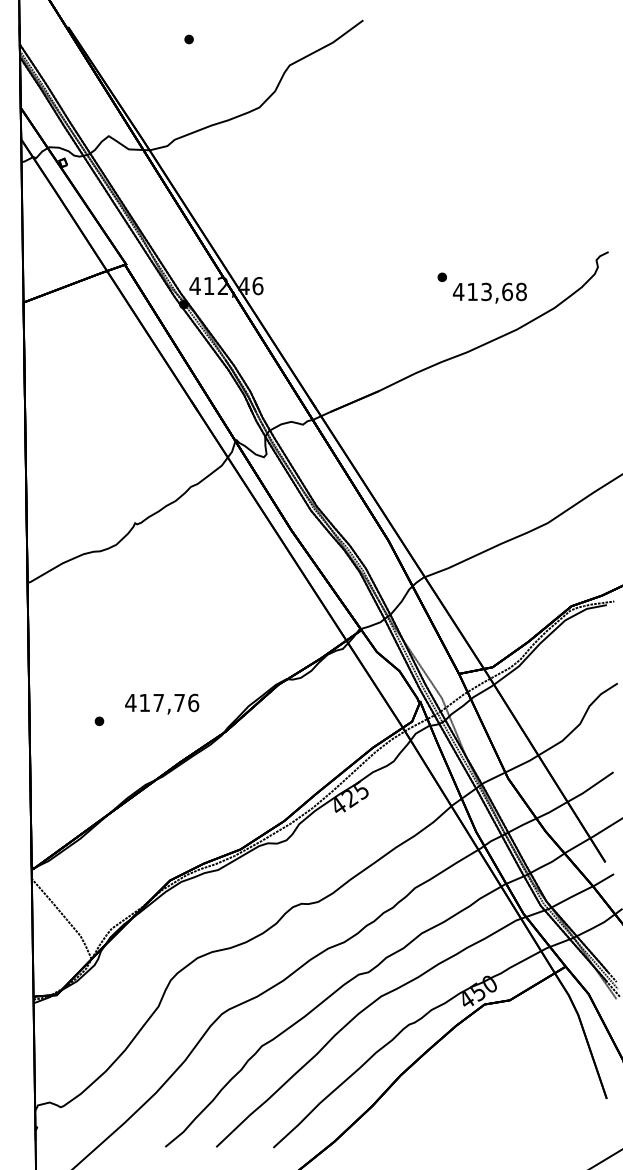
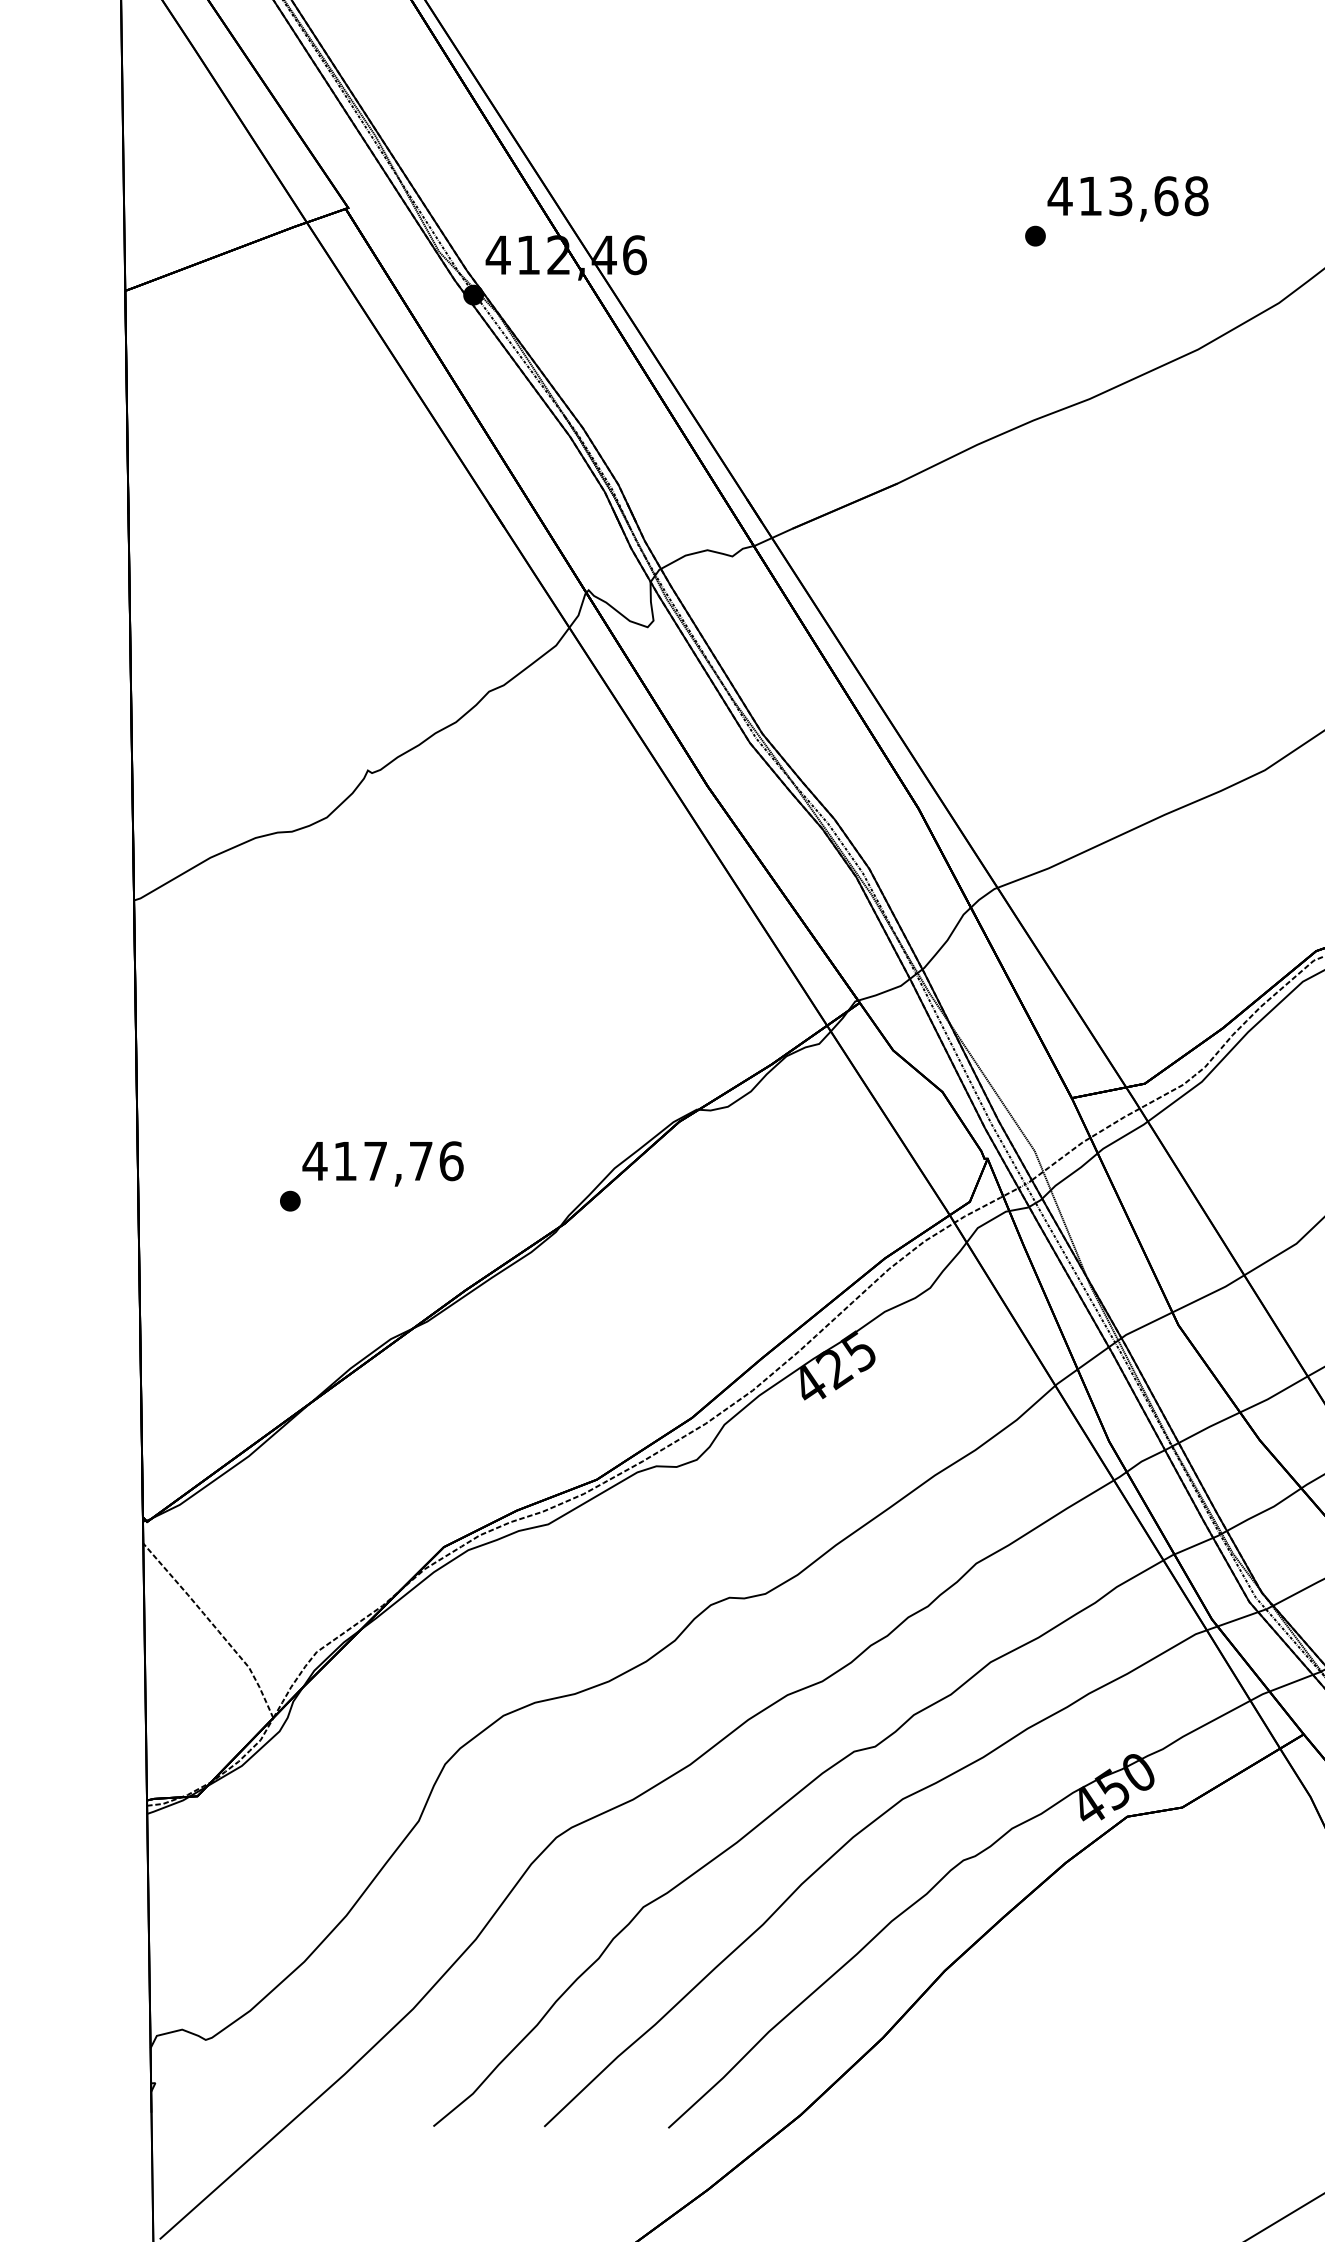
text: (489, 292) -> (1127, 197), moved
text: (162, 703) -> (383, 1162), moved

